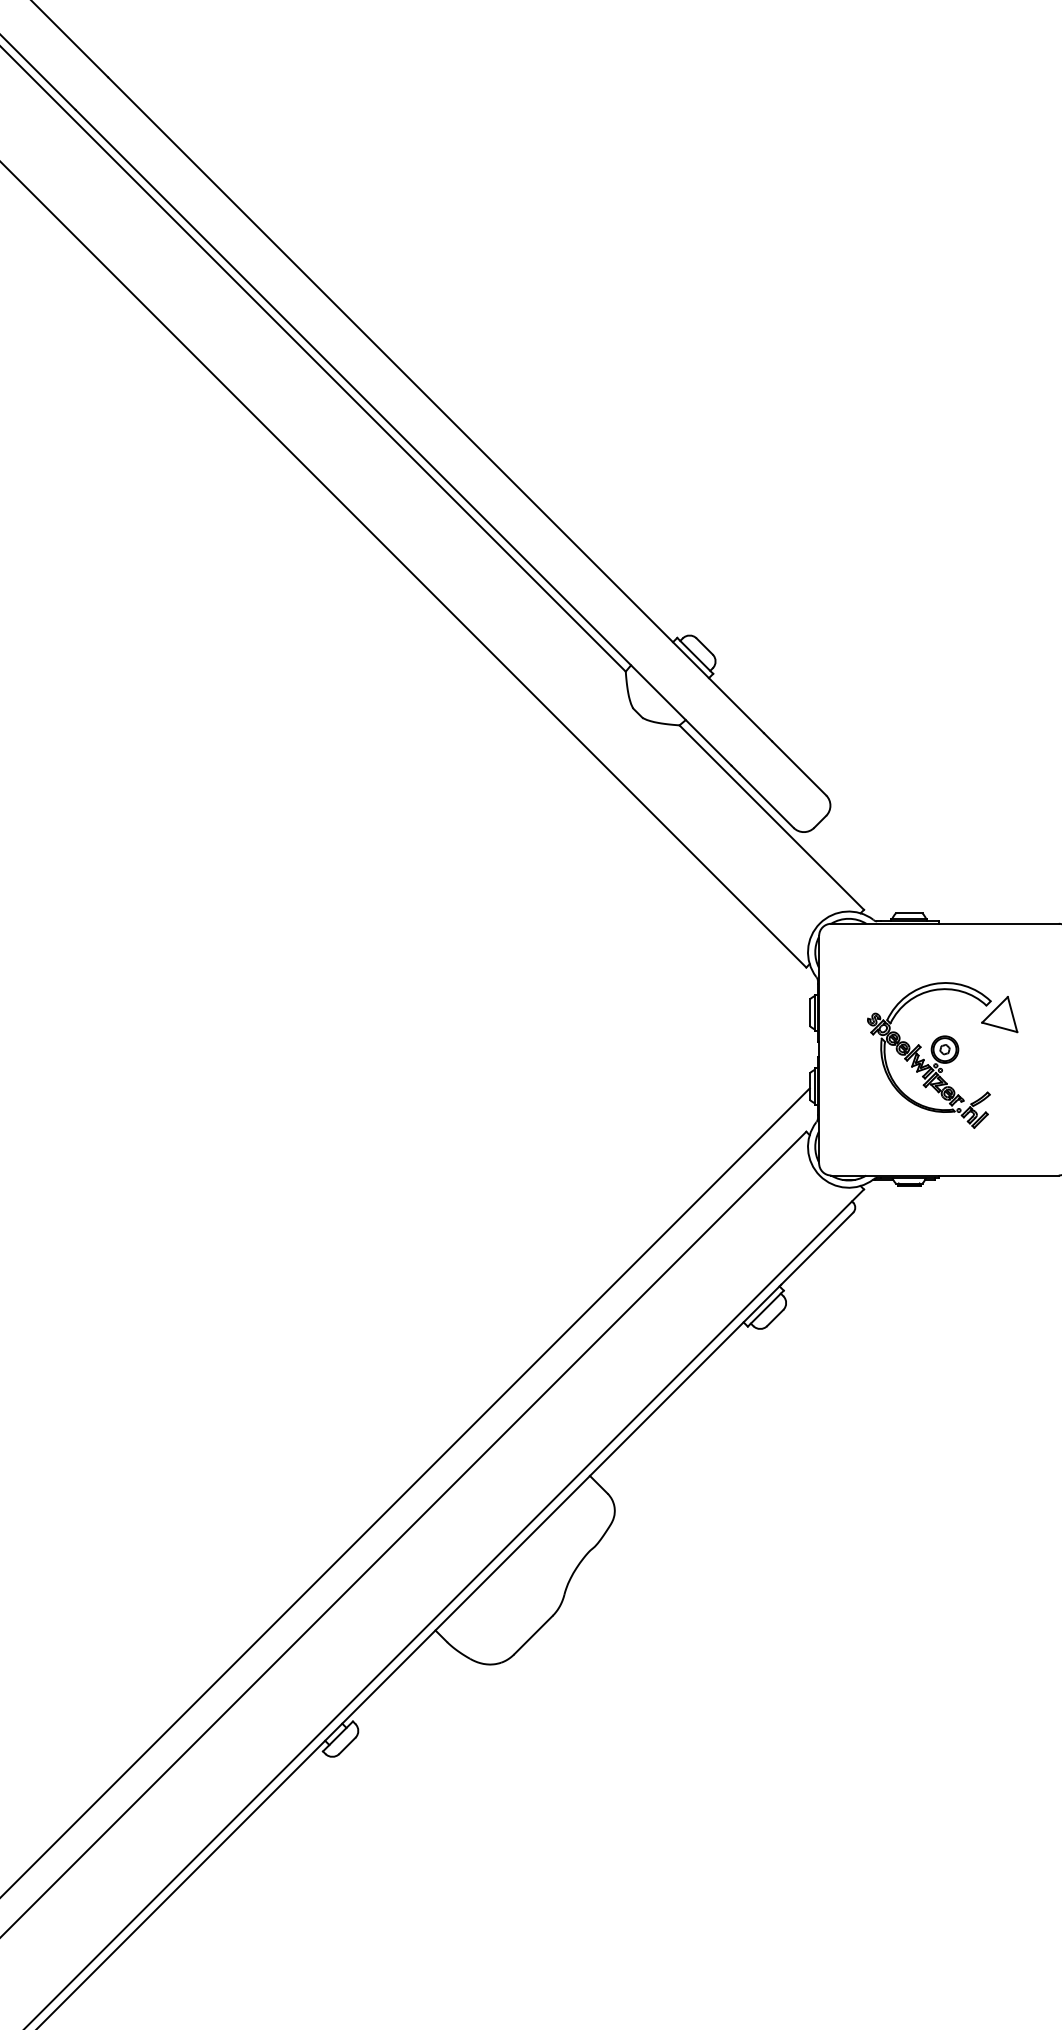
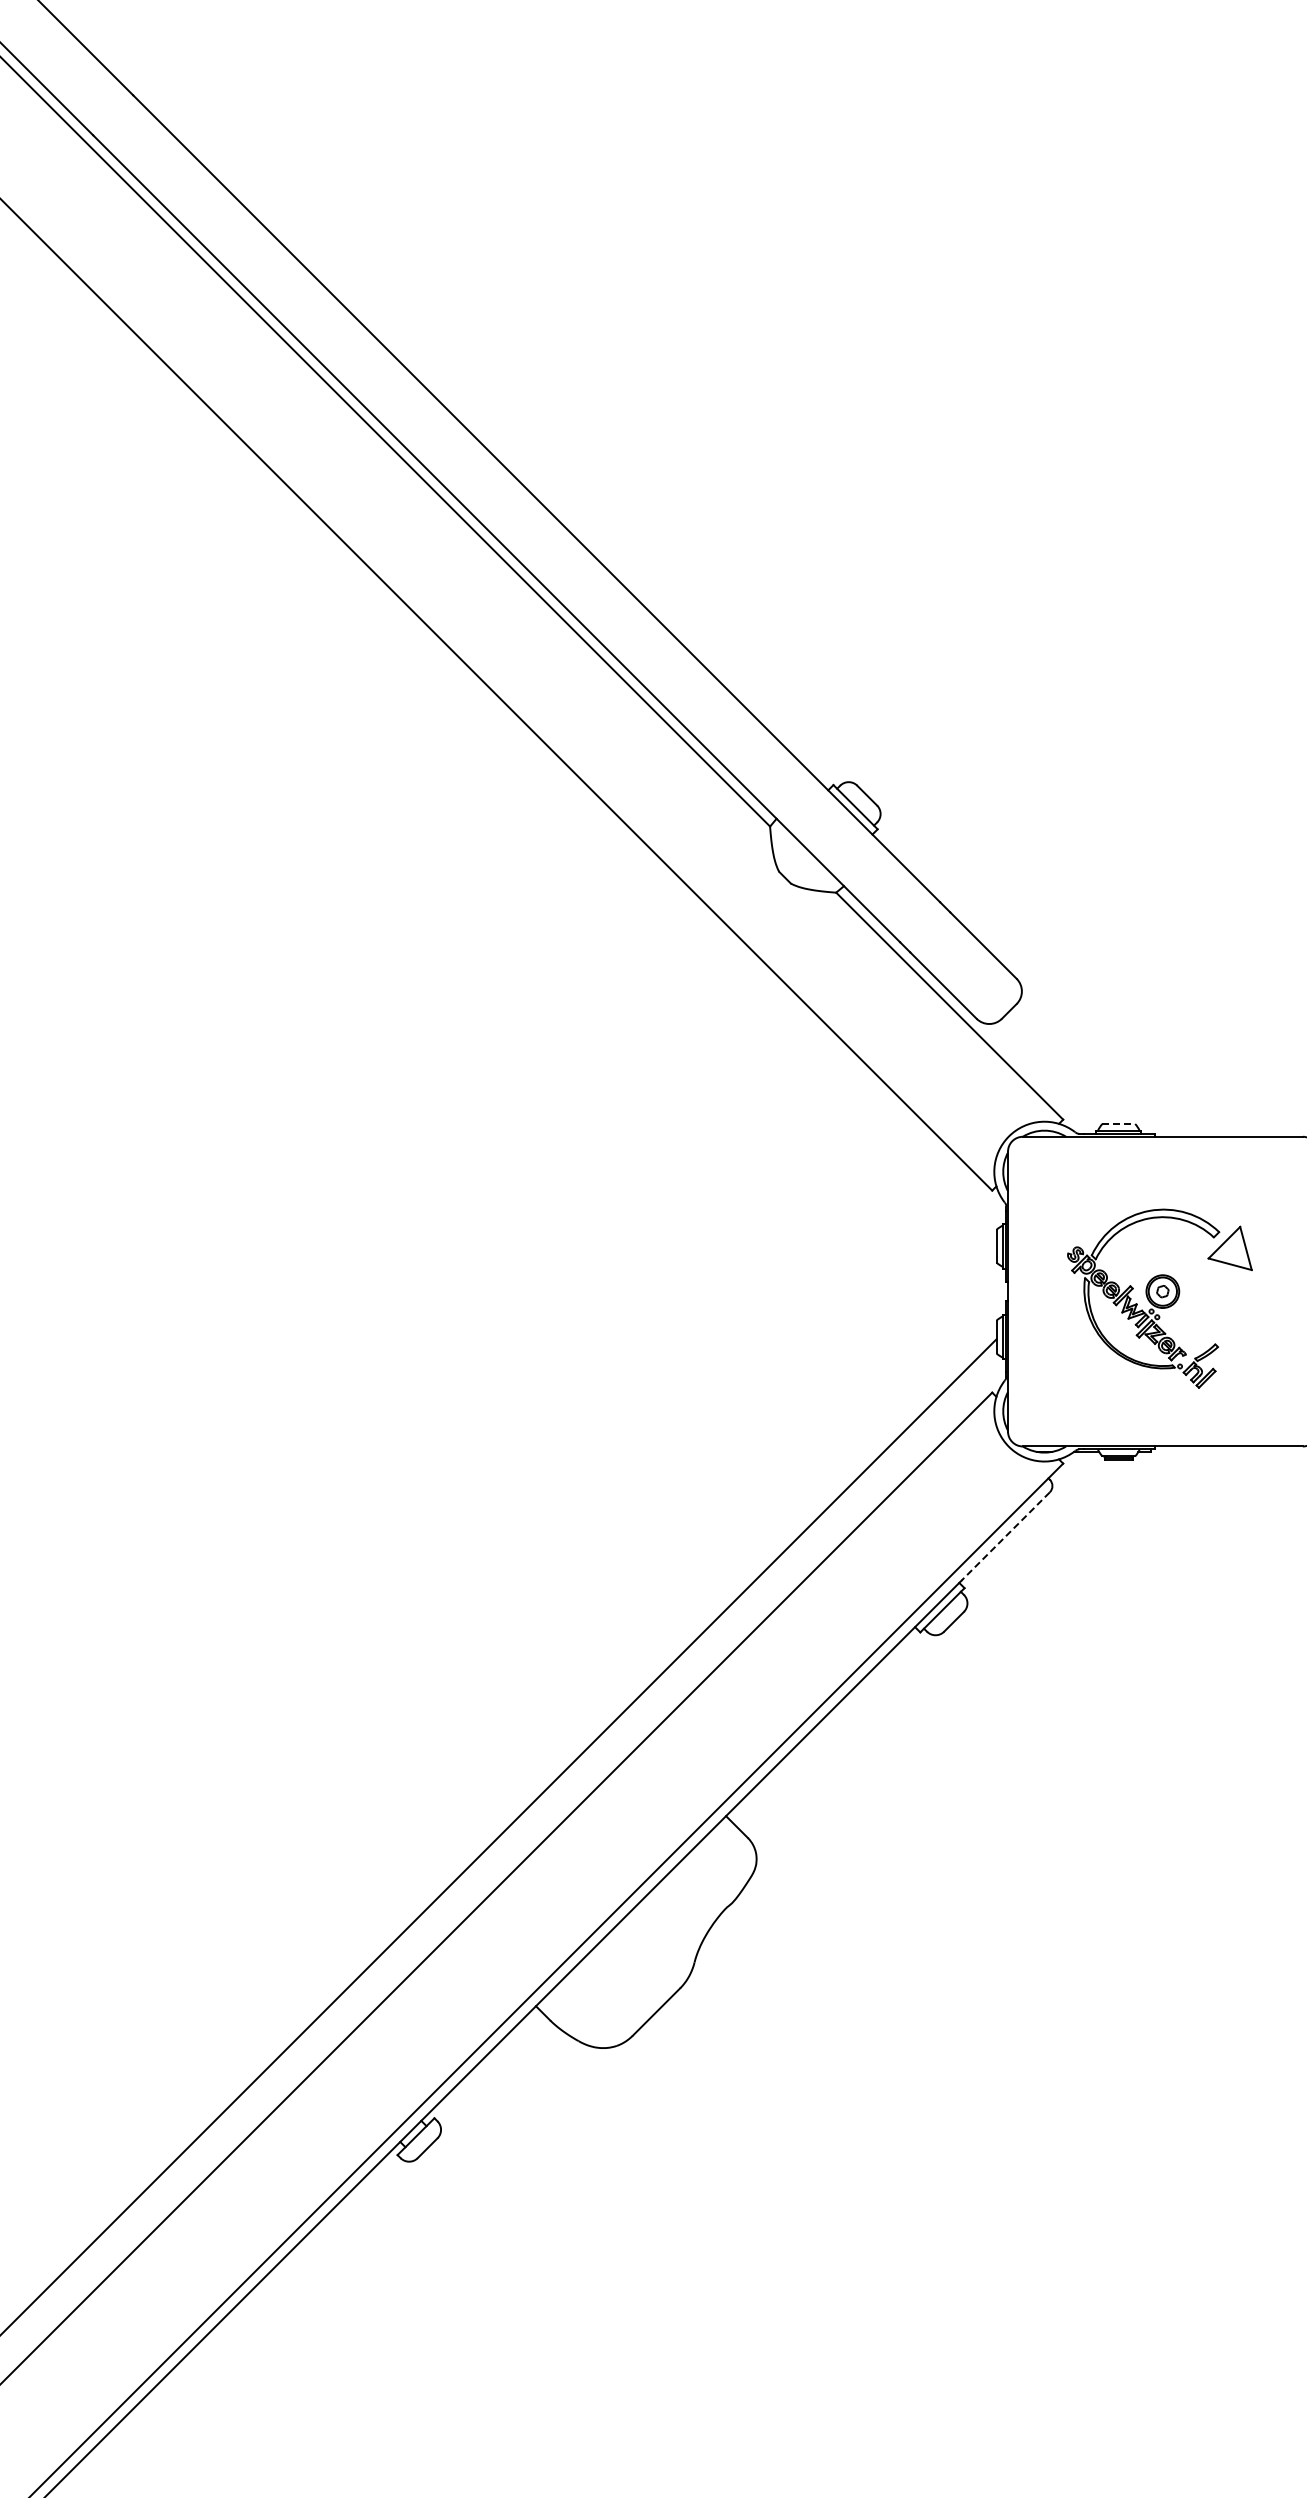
line: (909, 912) -> (1119, 1123), solid -> dashed
line: (817, 1248) -> (1005, 1536), solid -> dashed

